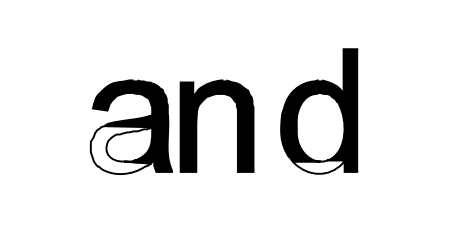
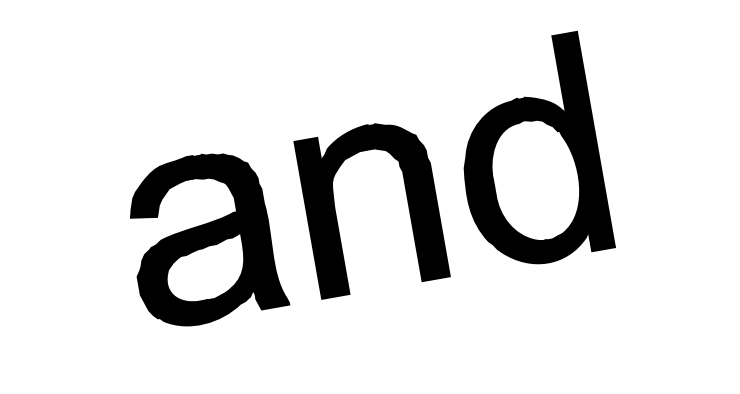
part: (197, 125) -> (337, 212), moved
fill: (121, 150) -> (194, 282), added
fill: (318, 166) -> (544, 249), added

